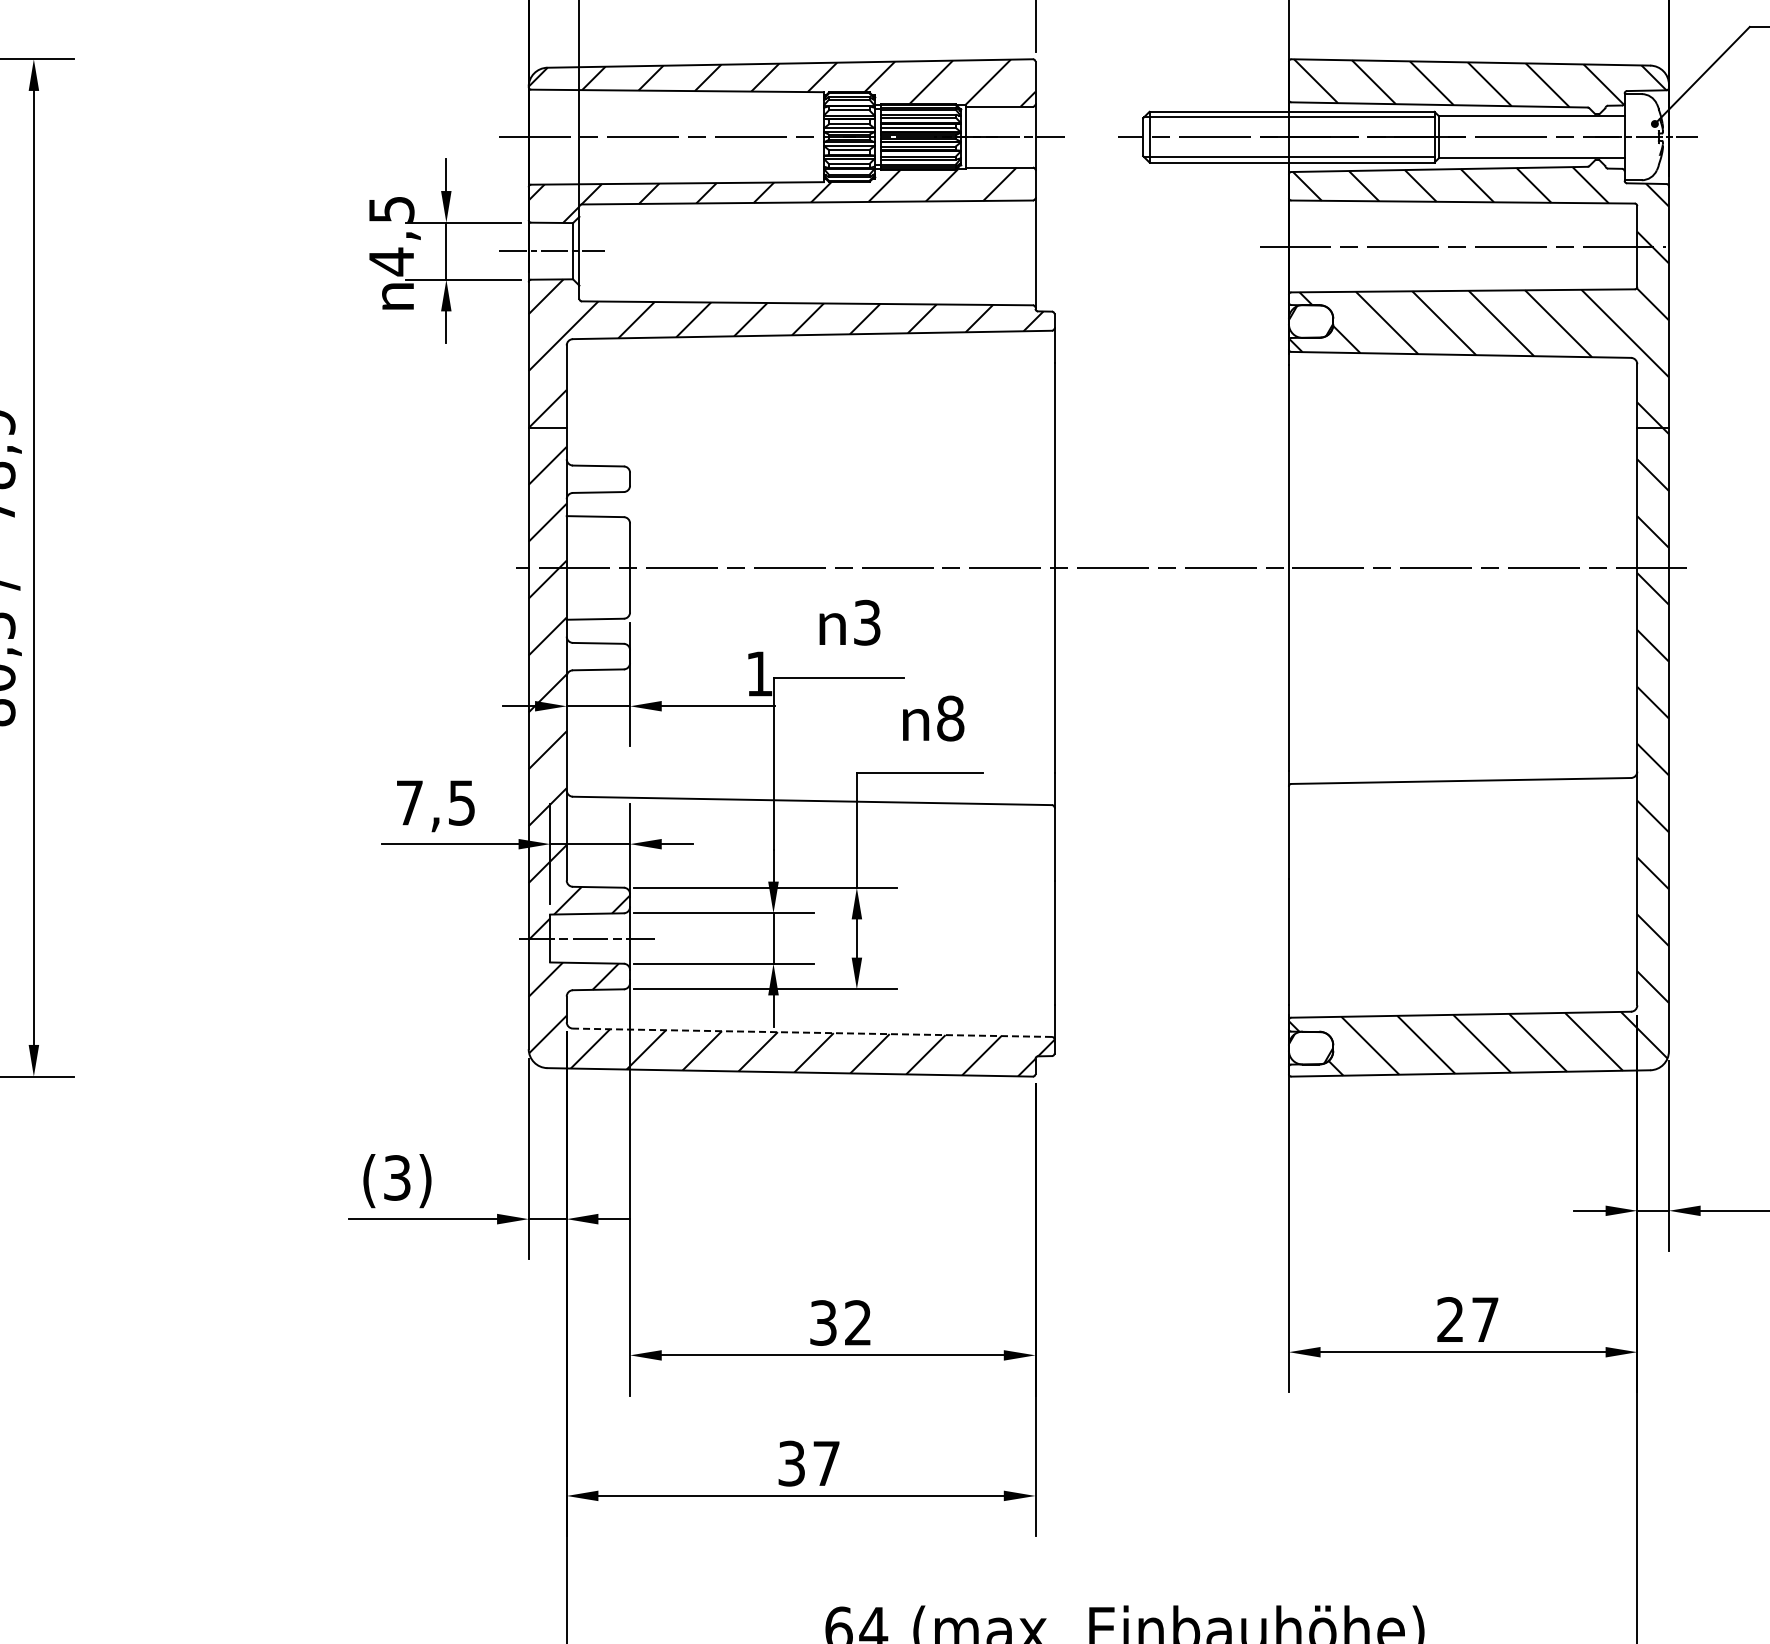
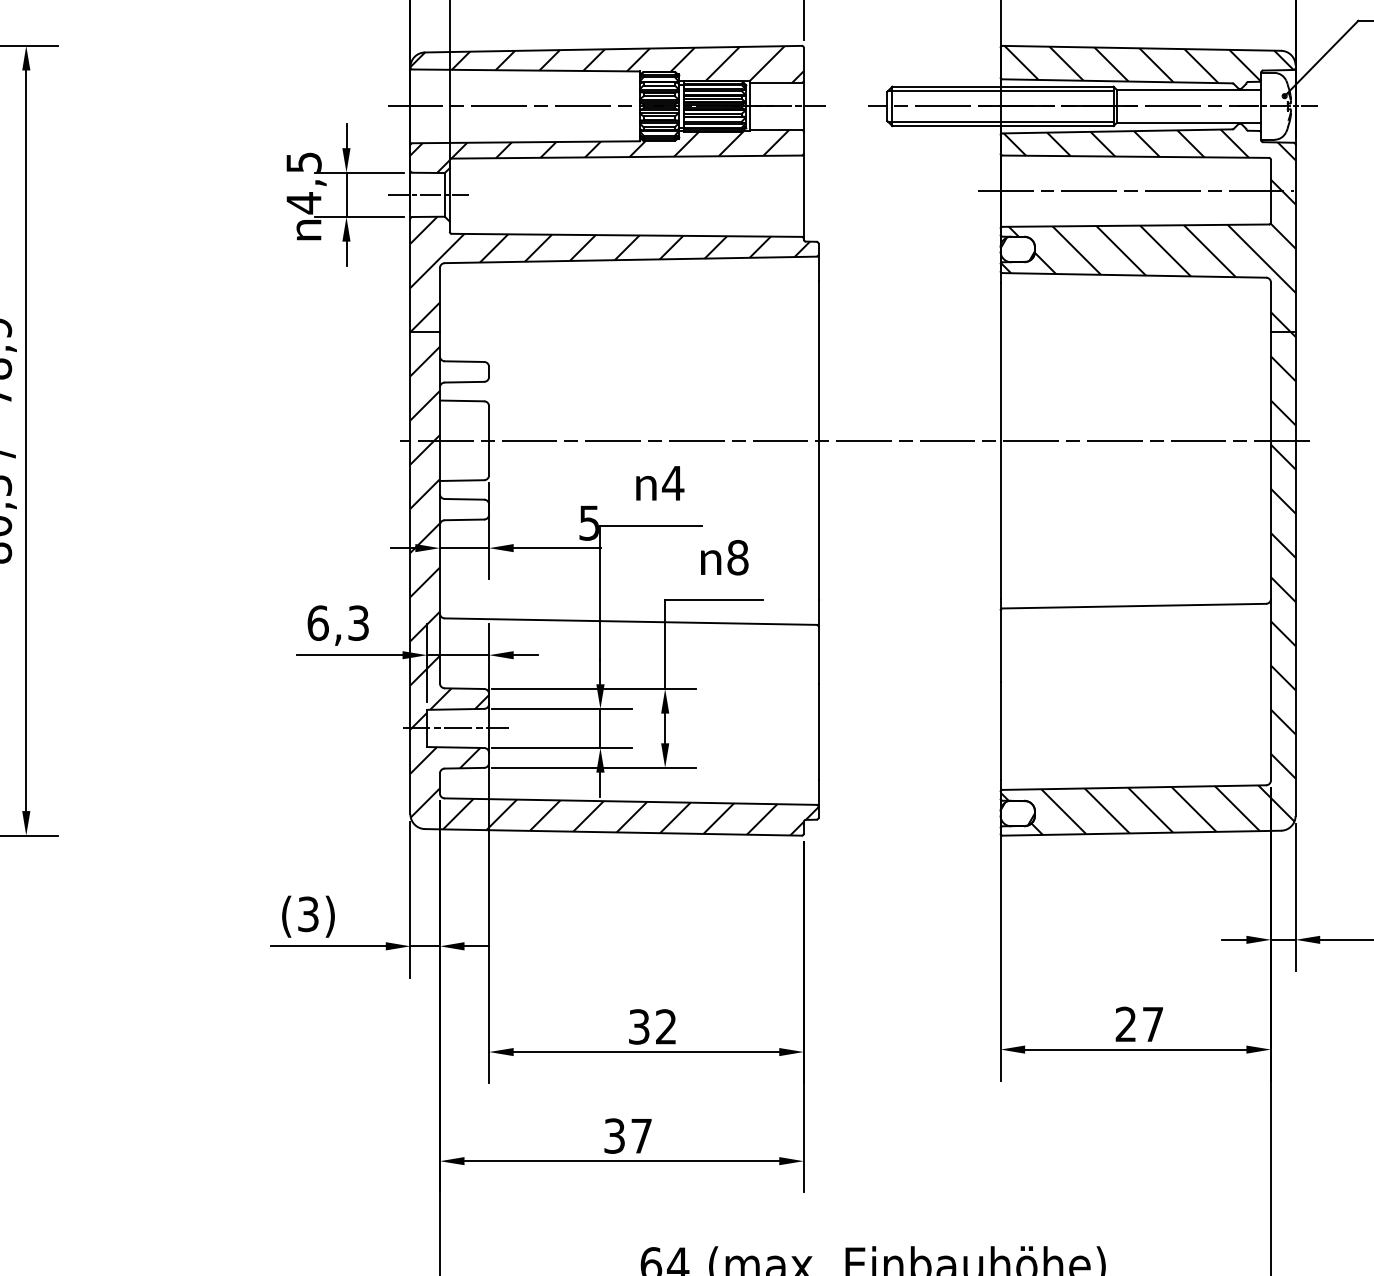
text: (866, 622) -> (672, 483), 3 -> 4
text: (759, 673) -> (589, 522), 1 -> 5
text: (435, 802) -> (338, 622), 7,5 -> 6,3
line: (812, 1032) -> (630, 801), dashed -> solid

